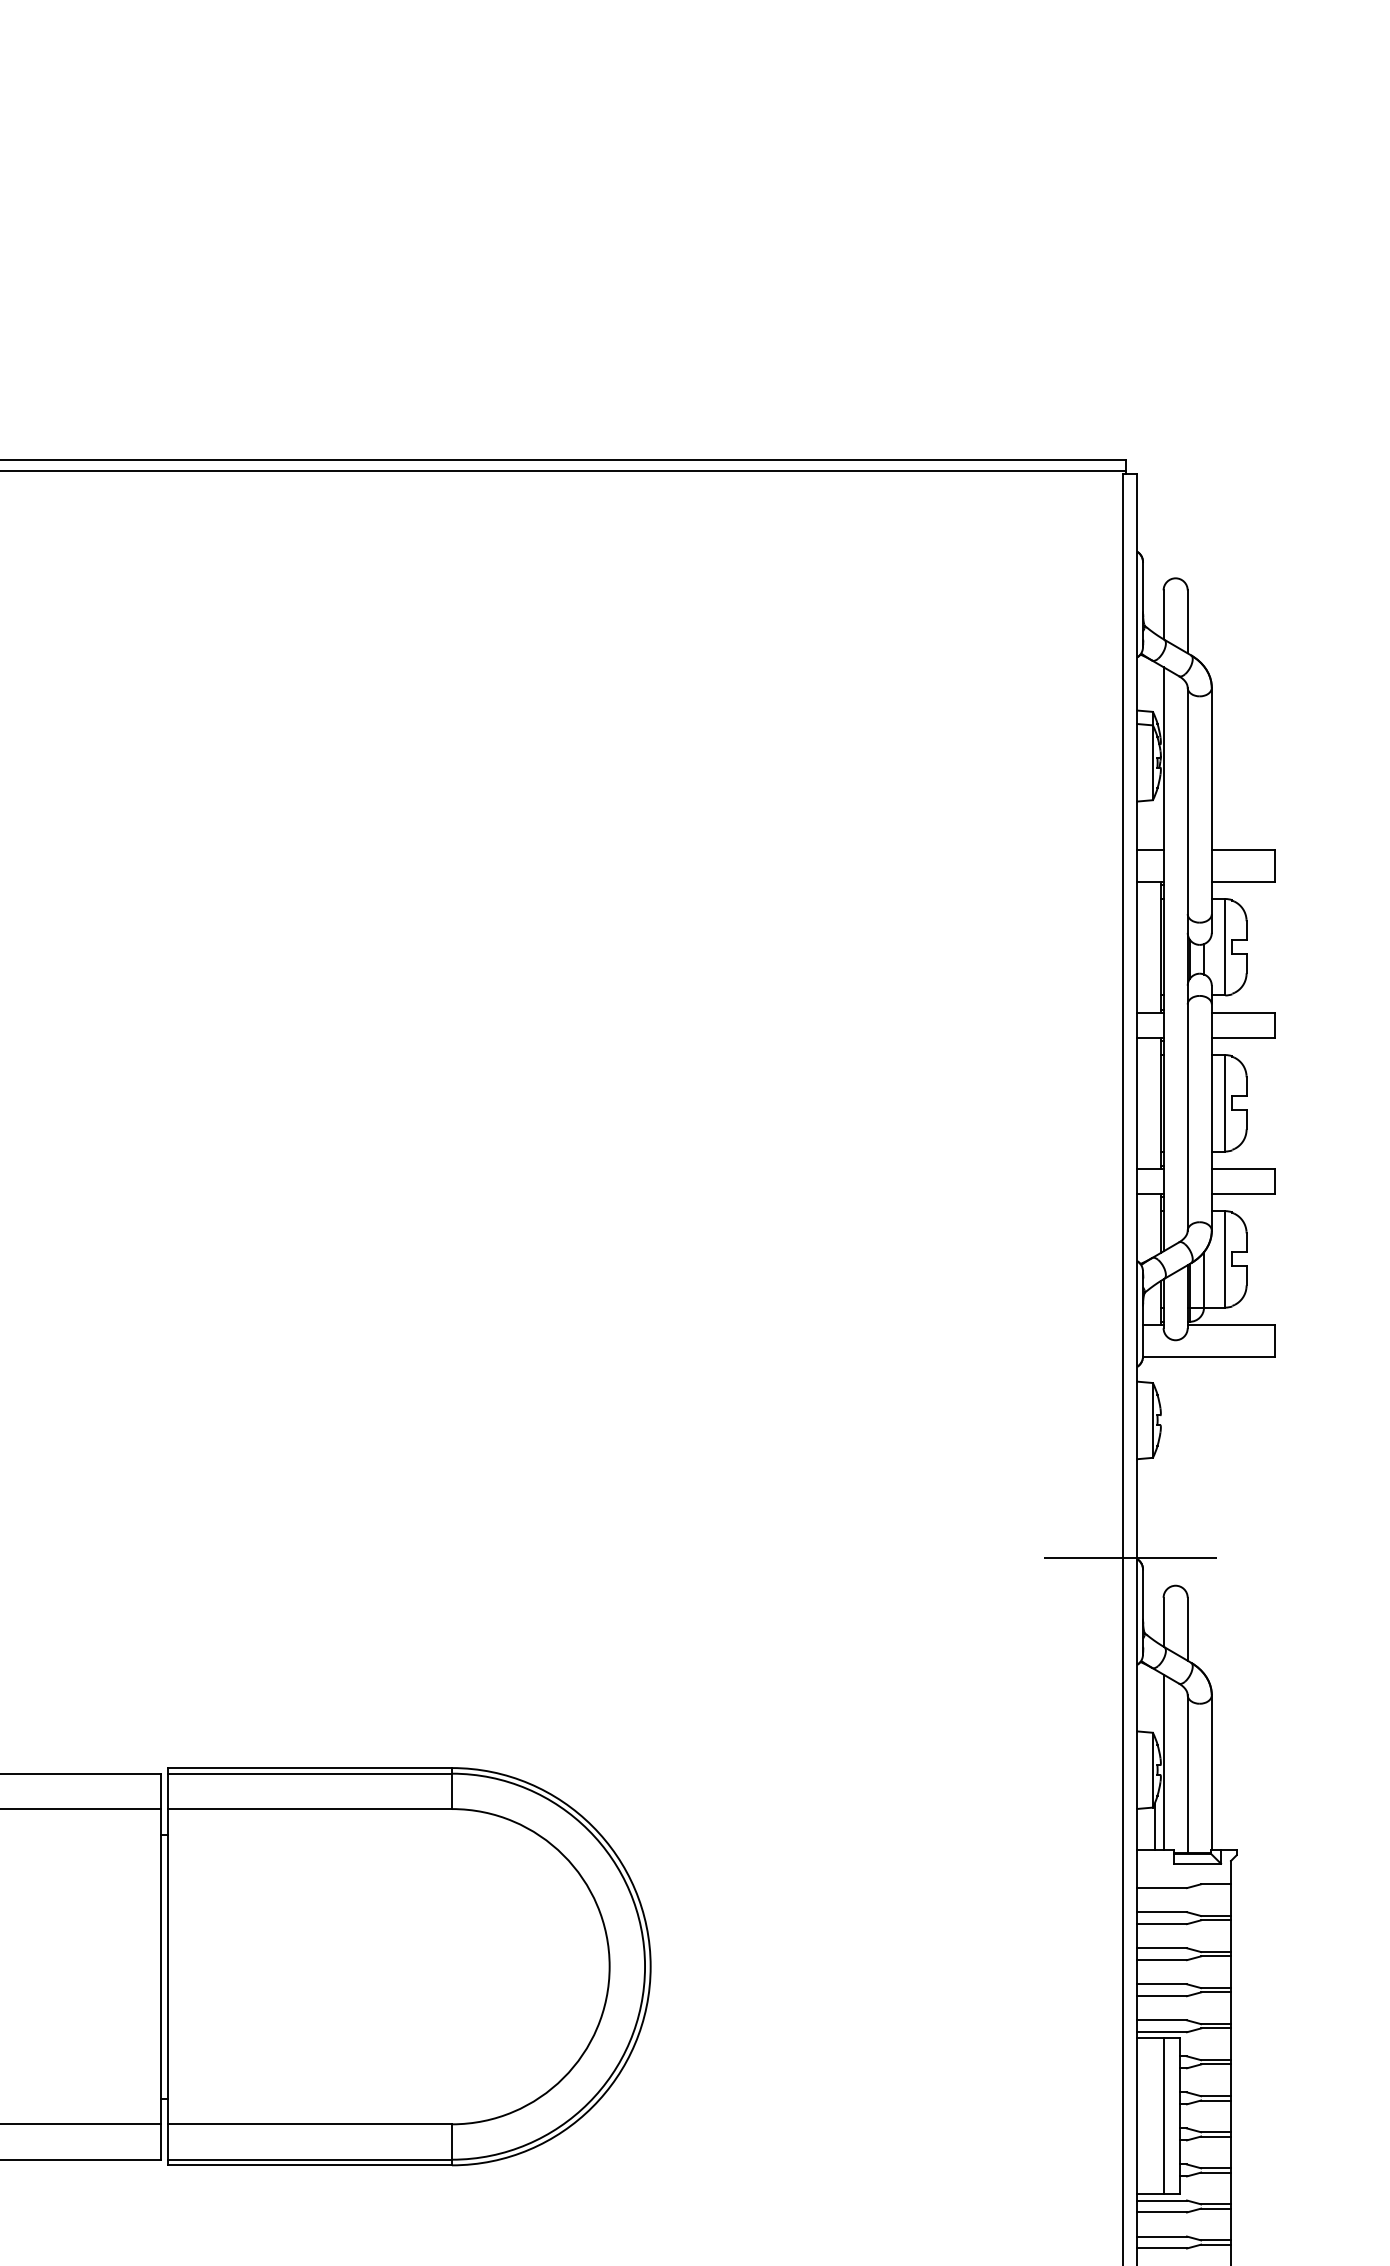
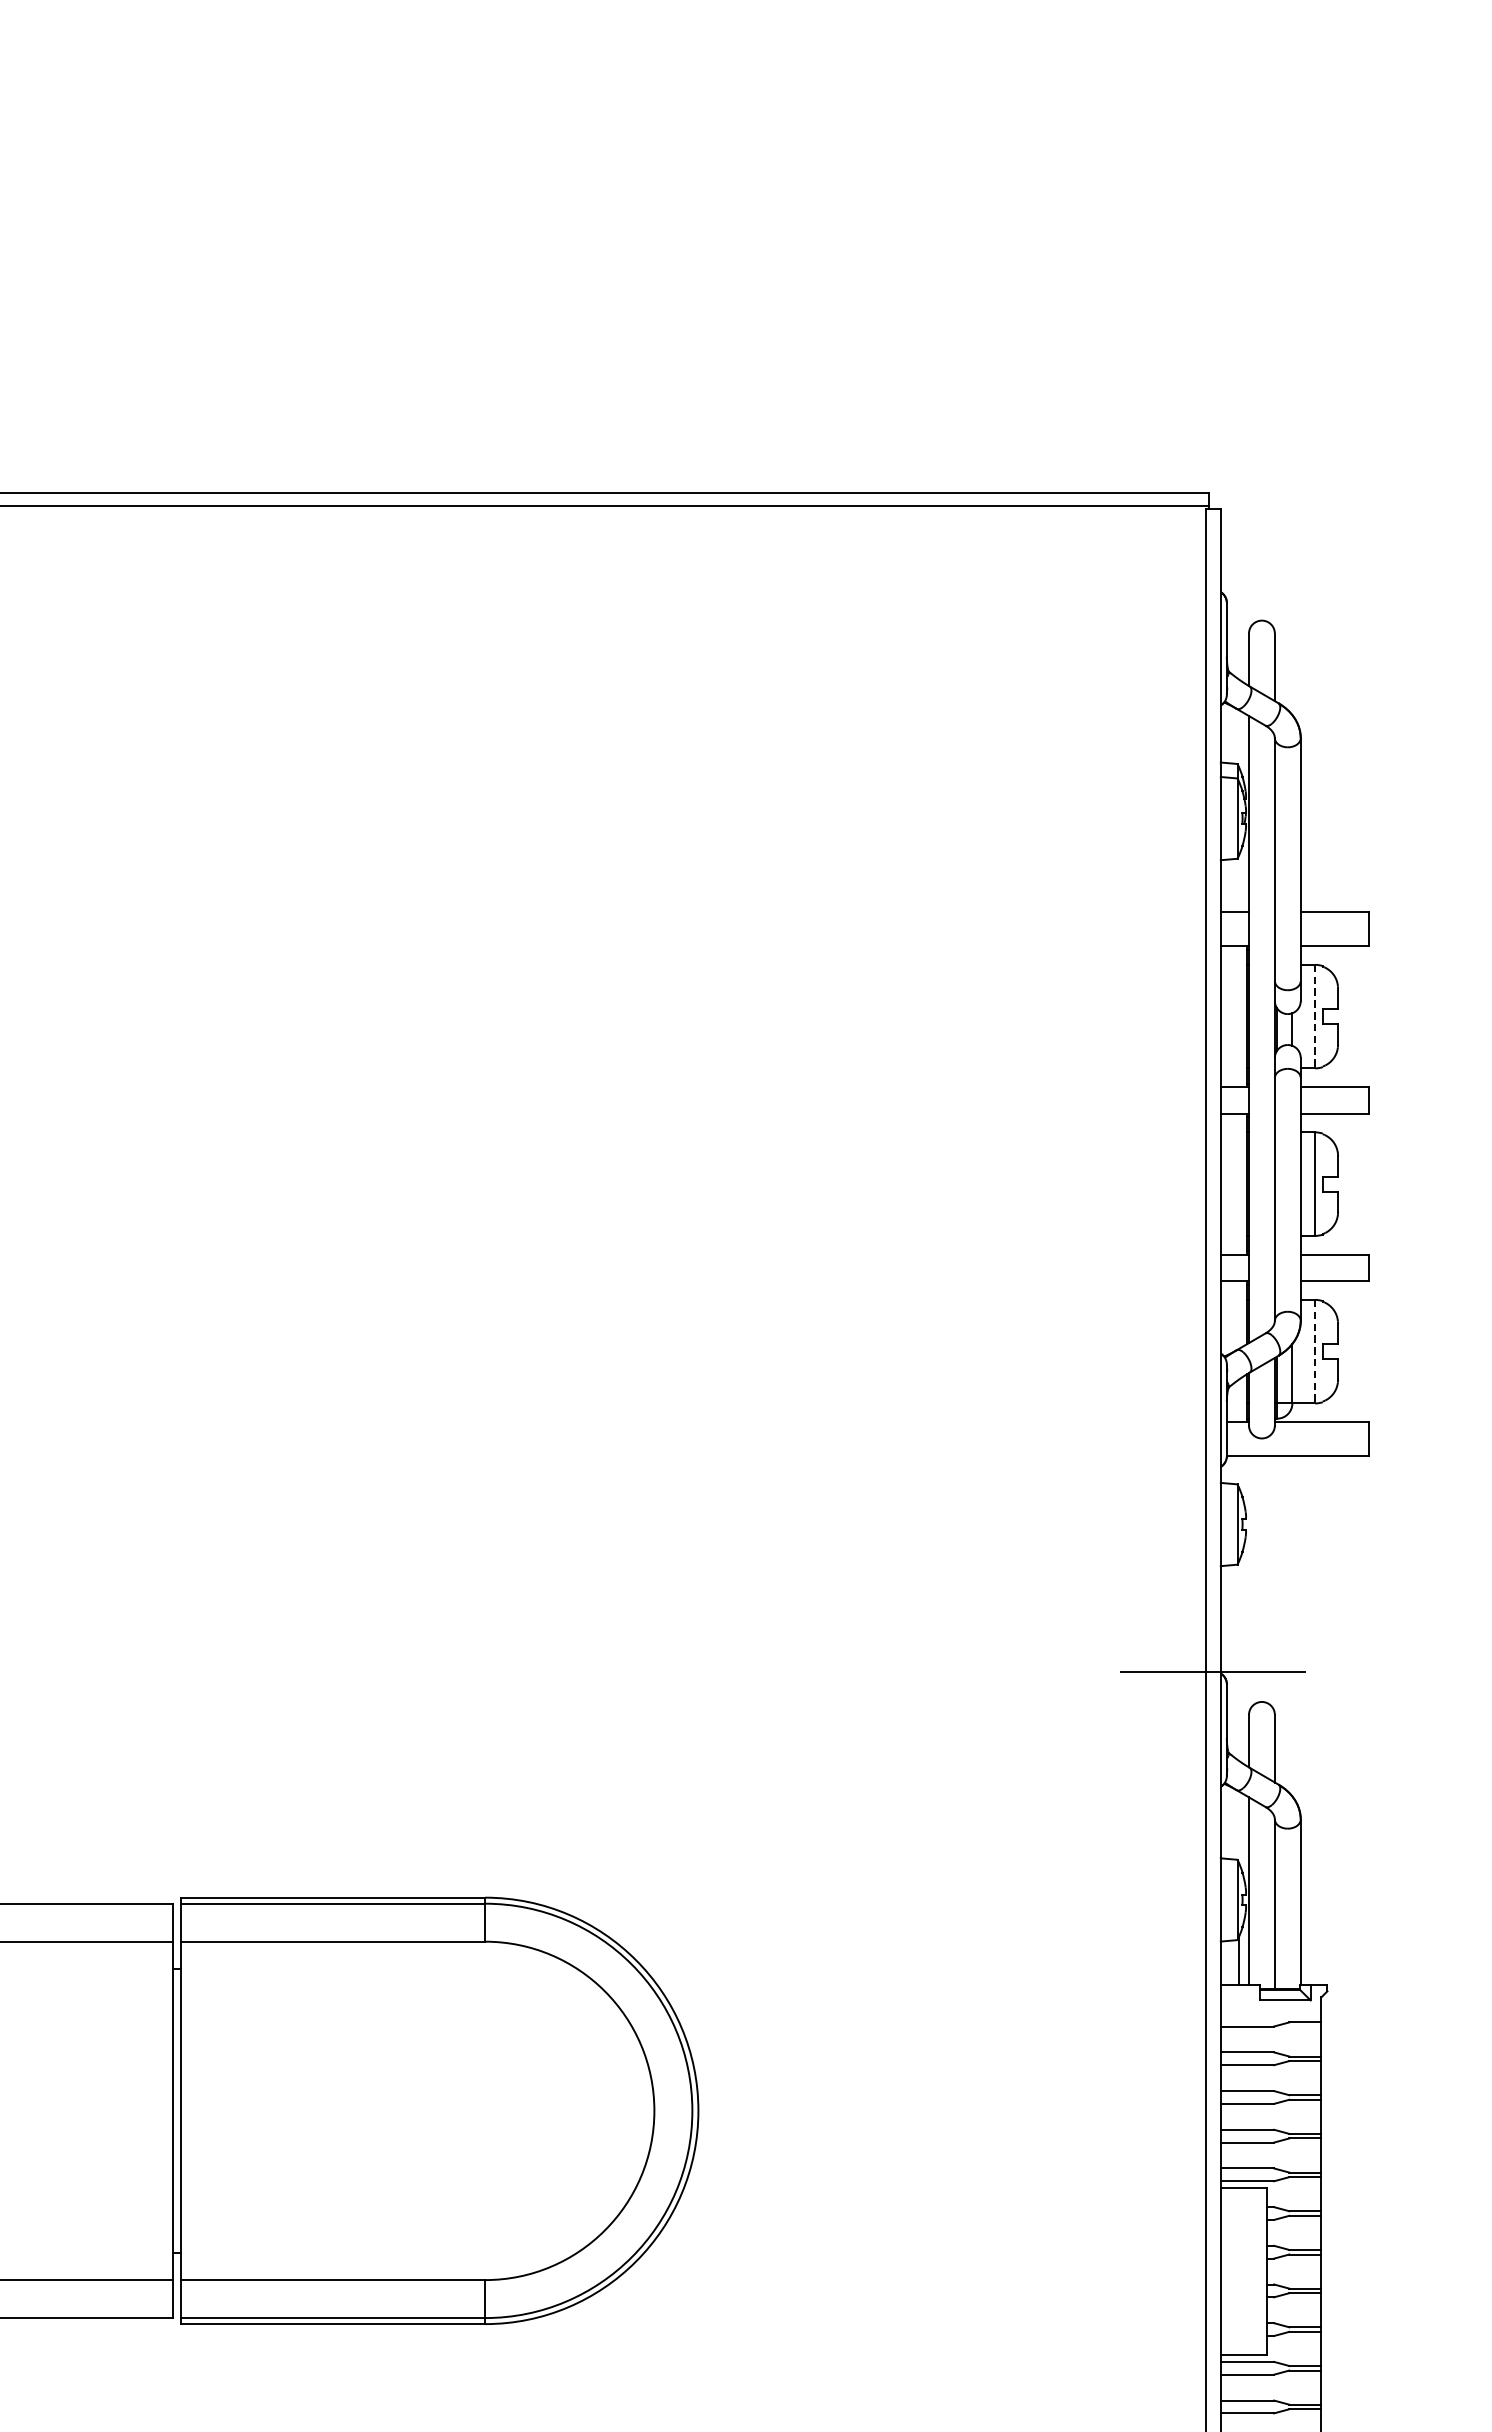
line: (1225, 947) -> (1315, 1016), solid -> dashed
line: (1225, 1259) -> (1315, 1351), solid -> dashed
line: (1164, 2116) -> (1249, 2271), removed

